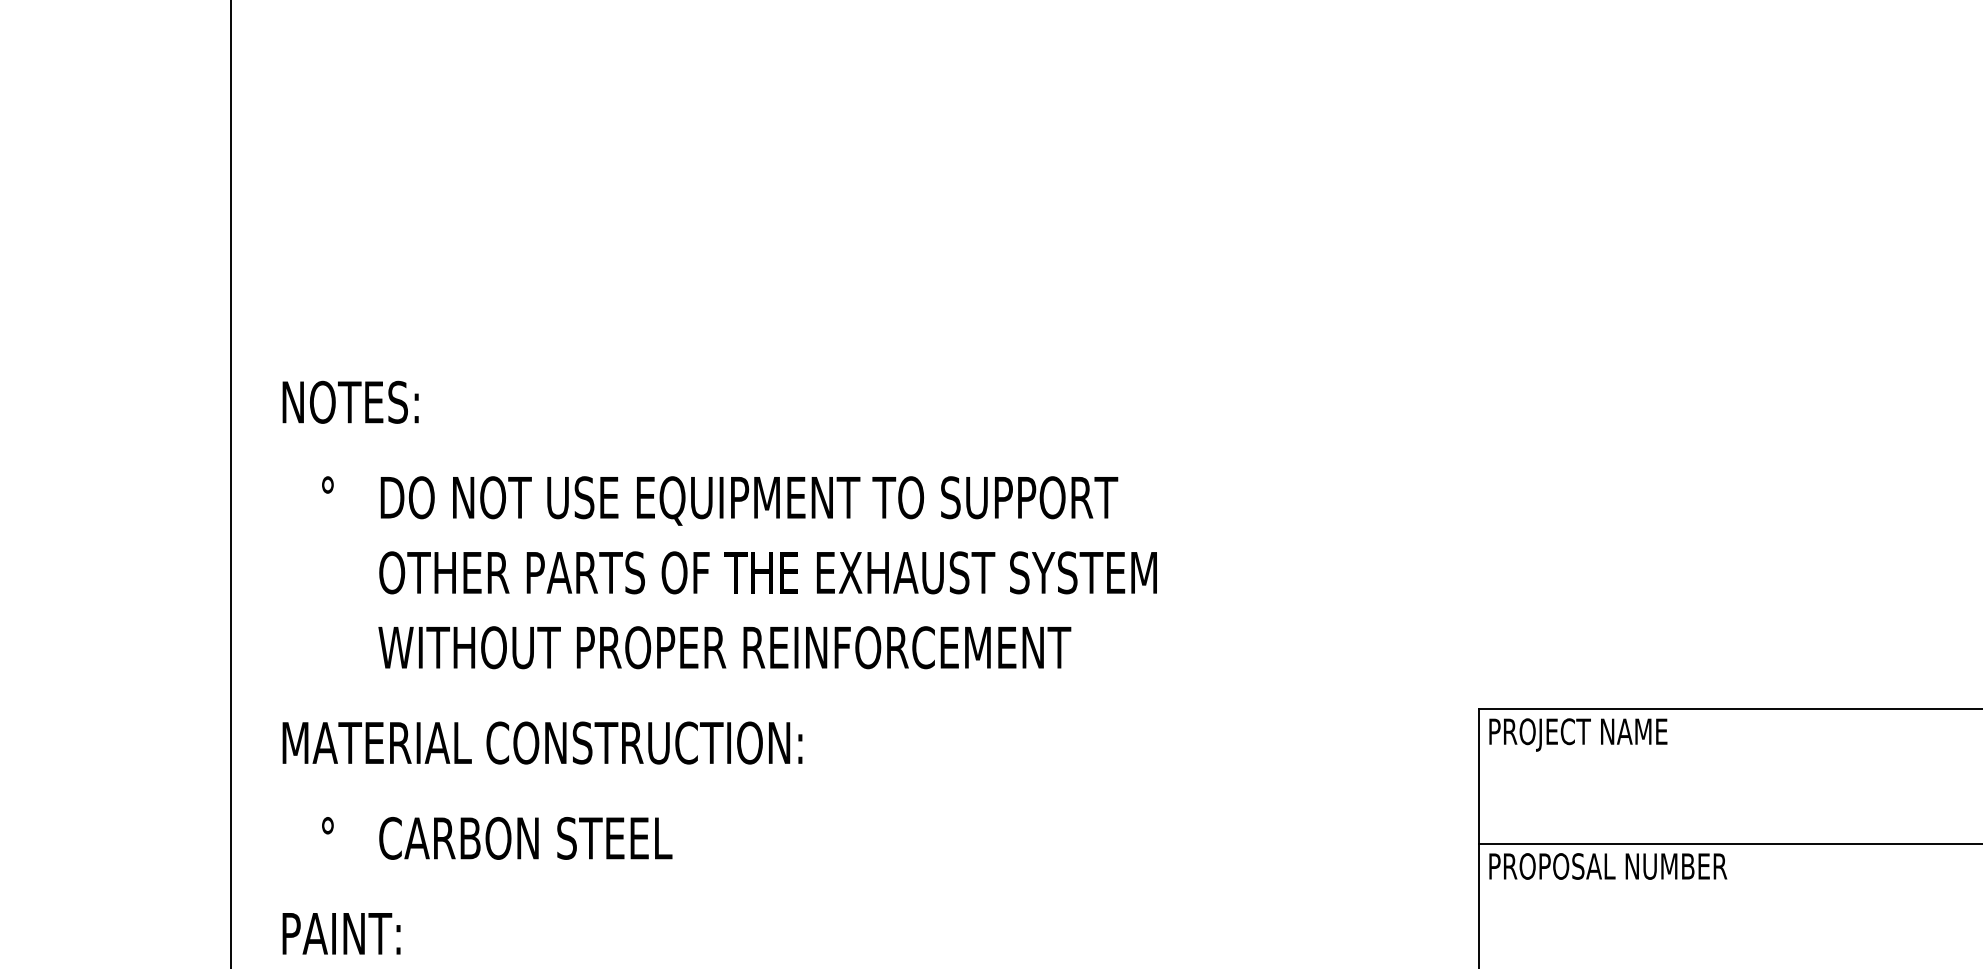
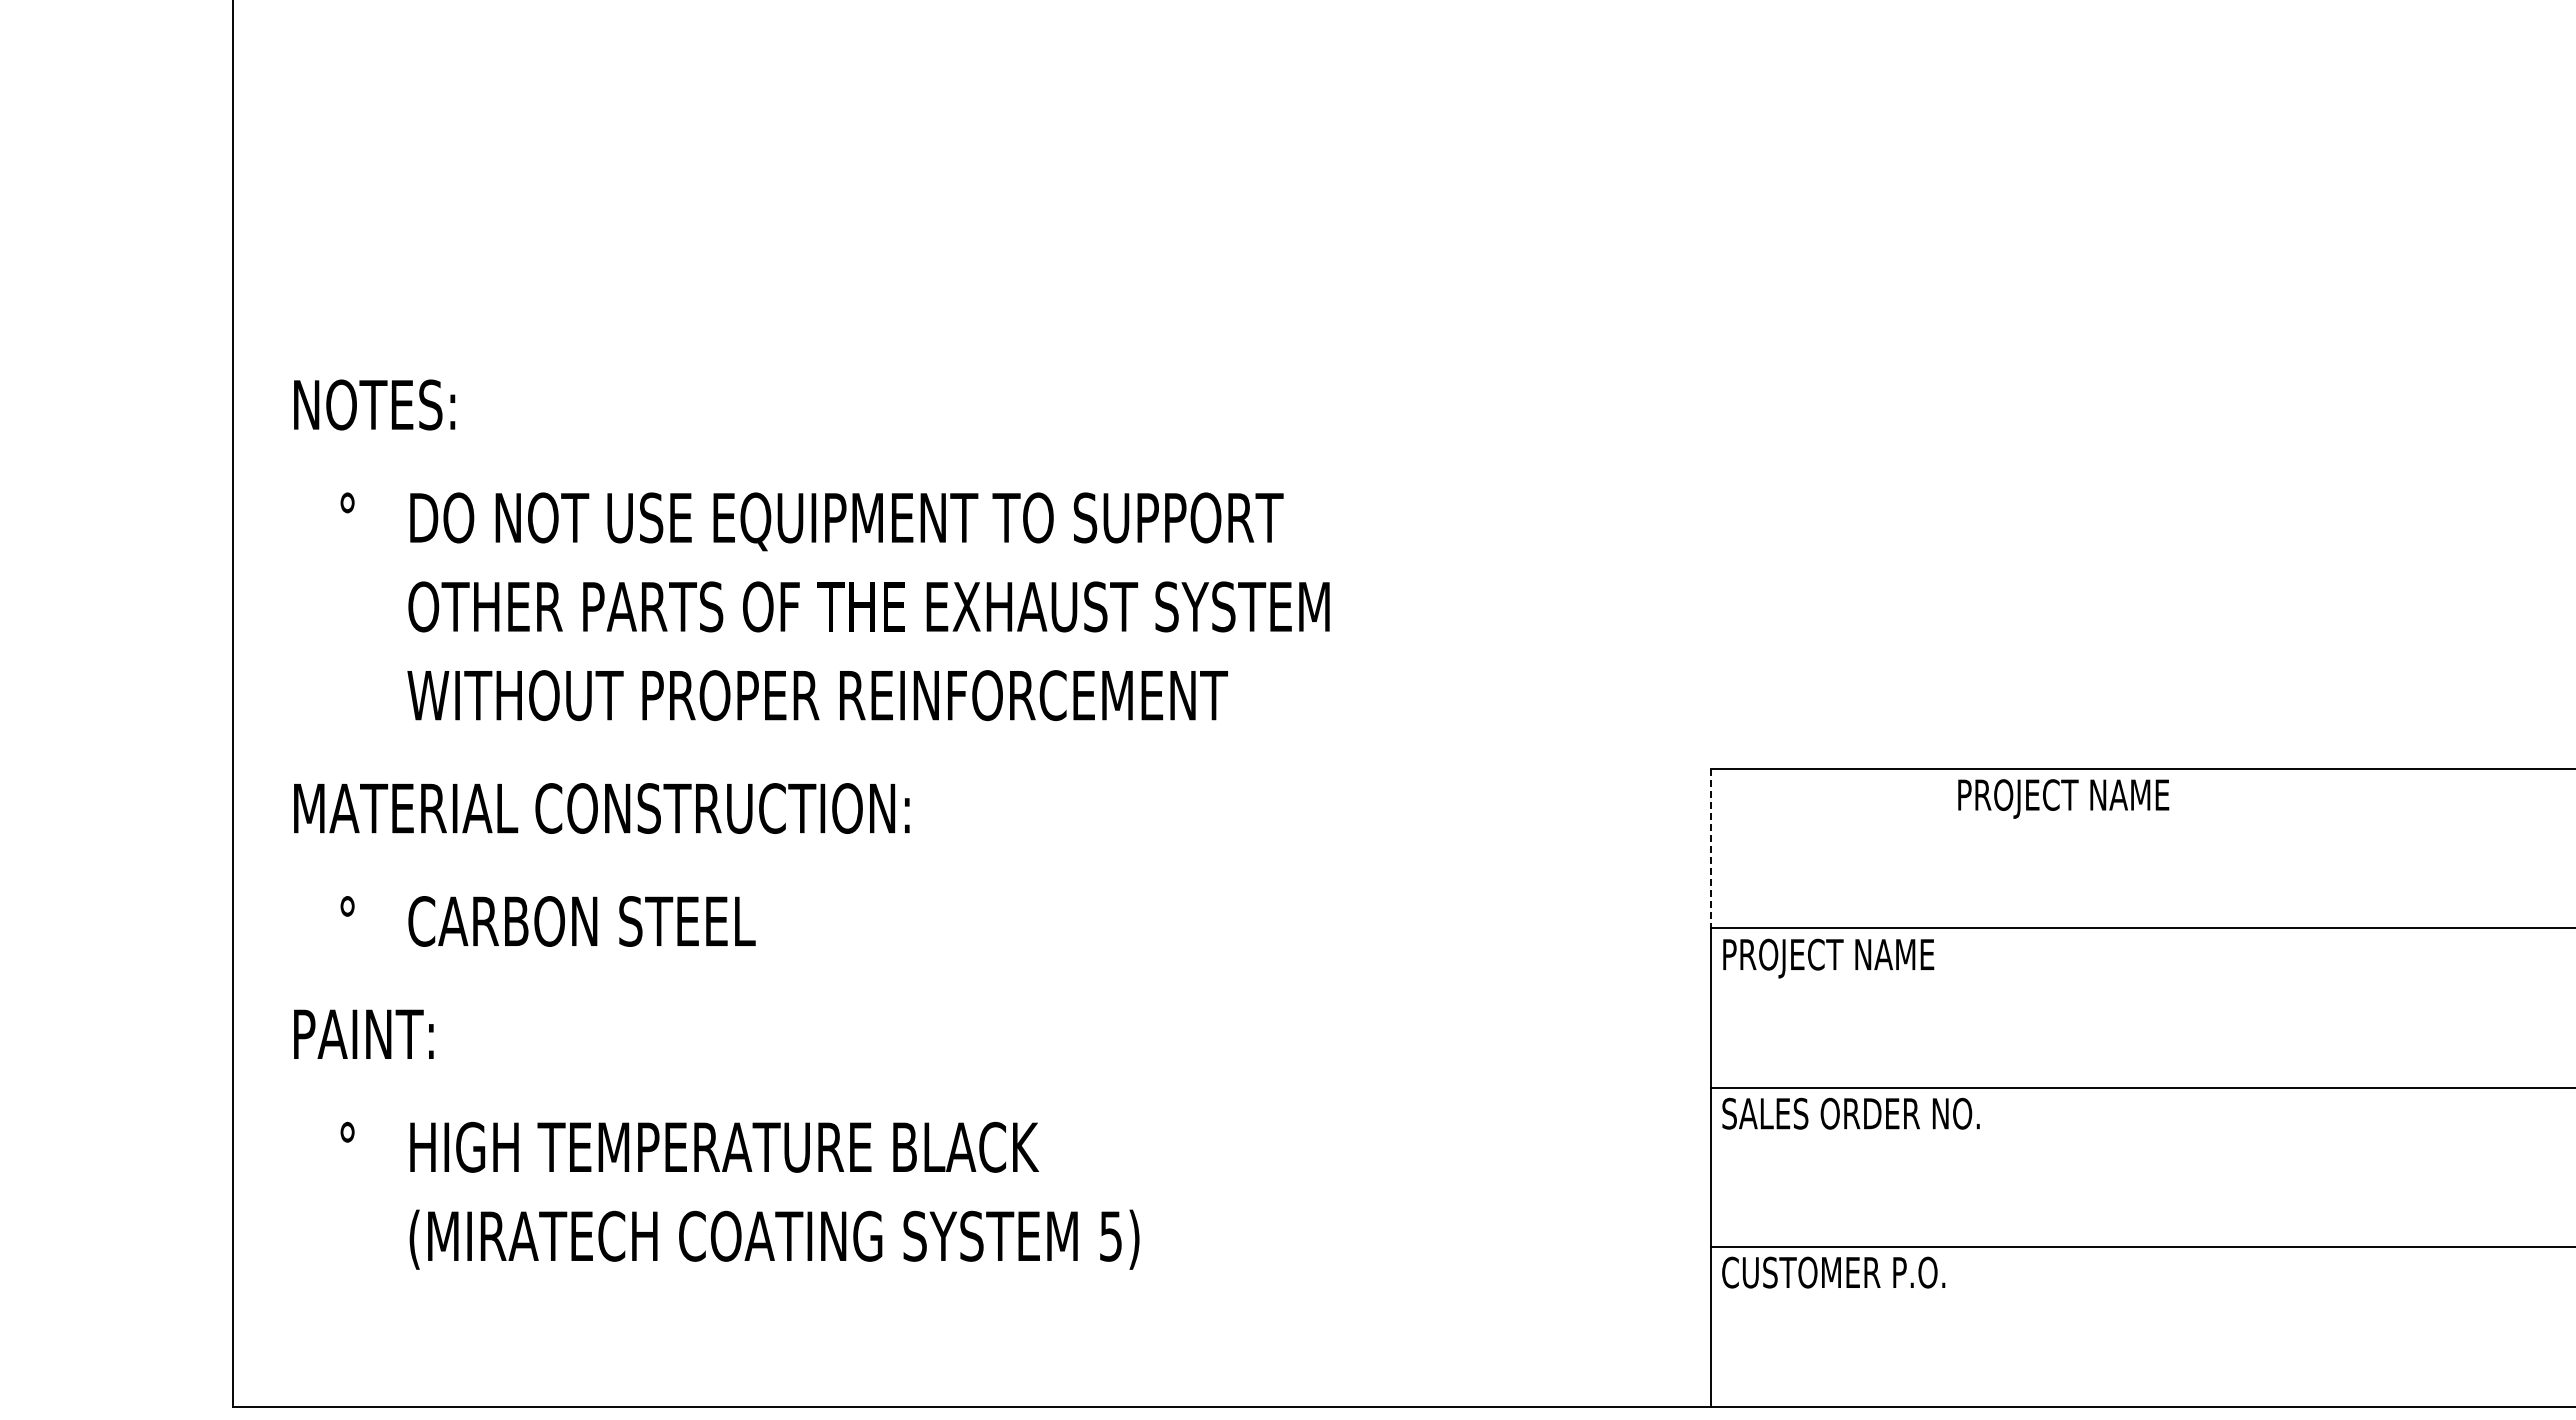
text: (1578, 734) -> (2063, 798), moved
line: (1478, 776) -> (1710, 848), solid -> dashed
text: (1631, 869) -> (1891, 958), PROPOSAL NUMBER -> PROJECT NAME

